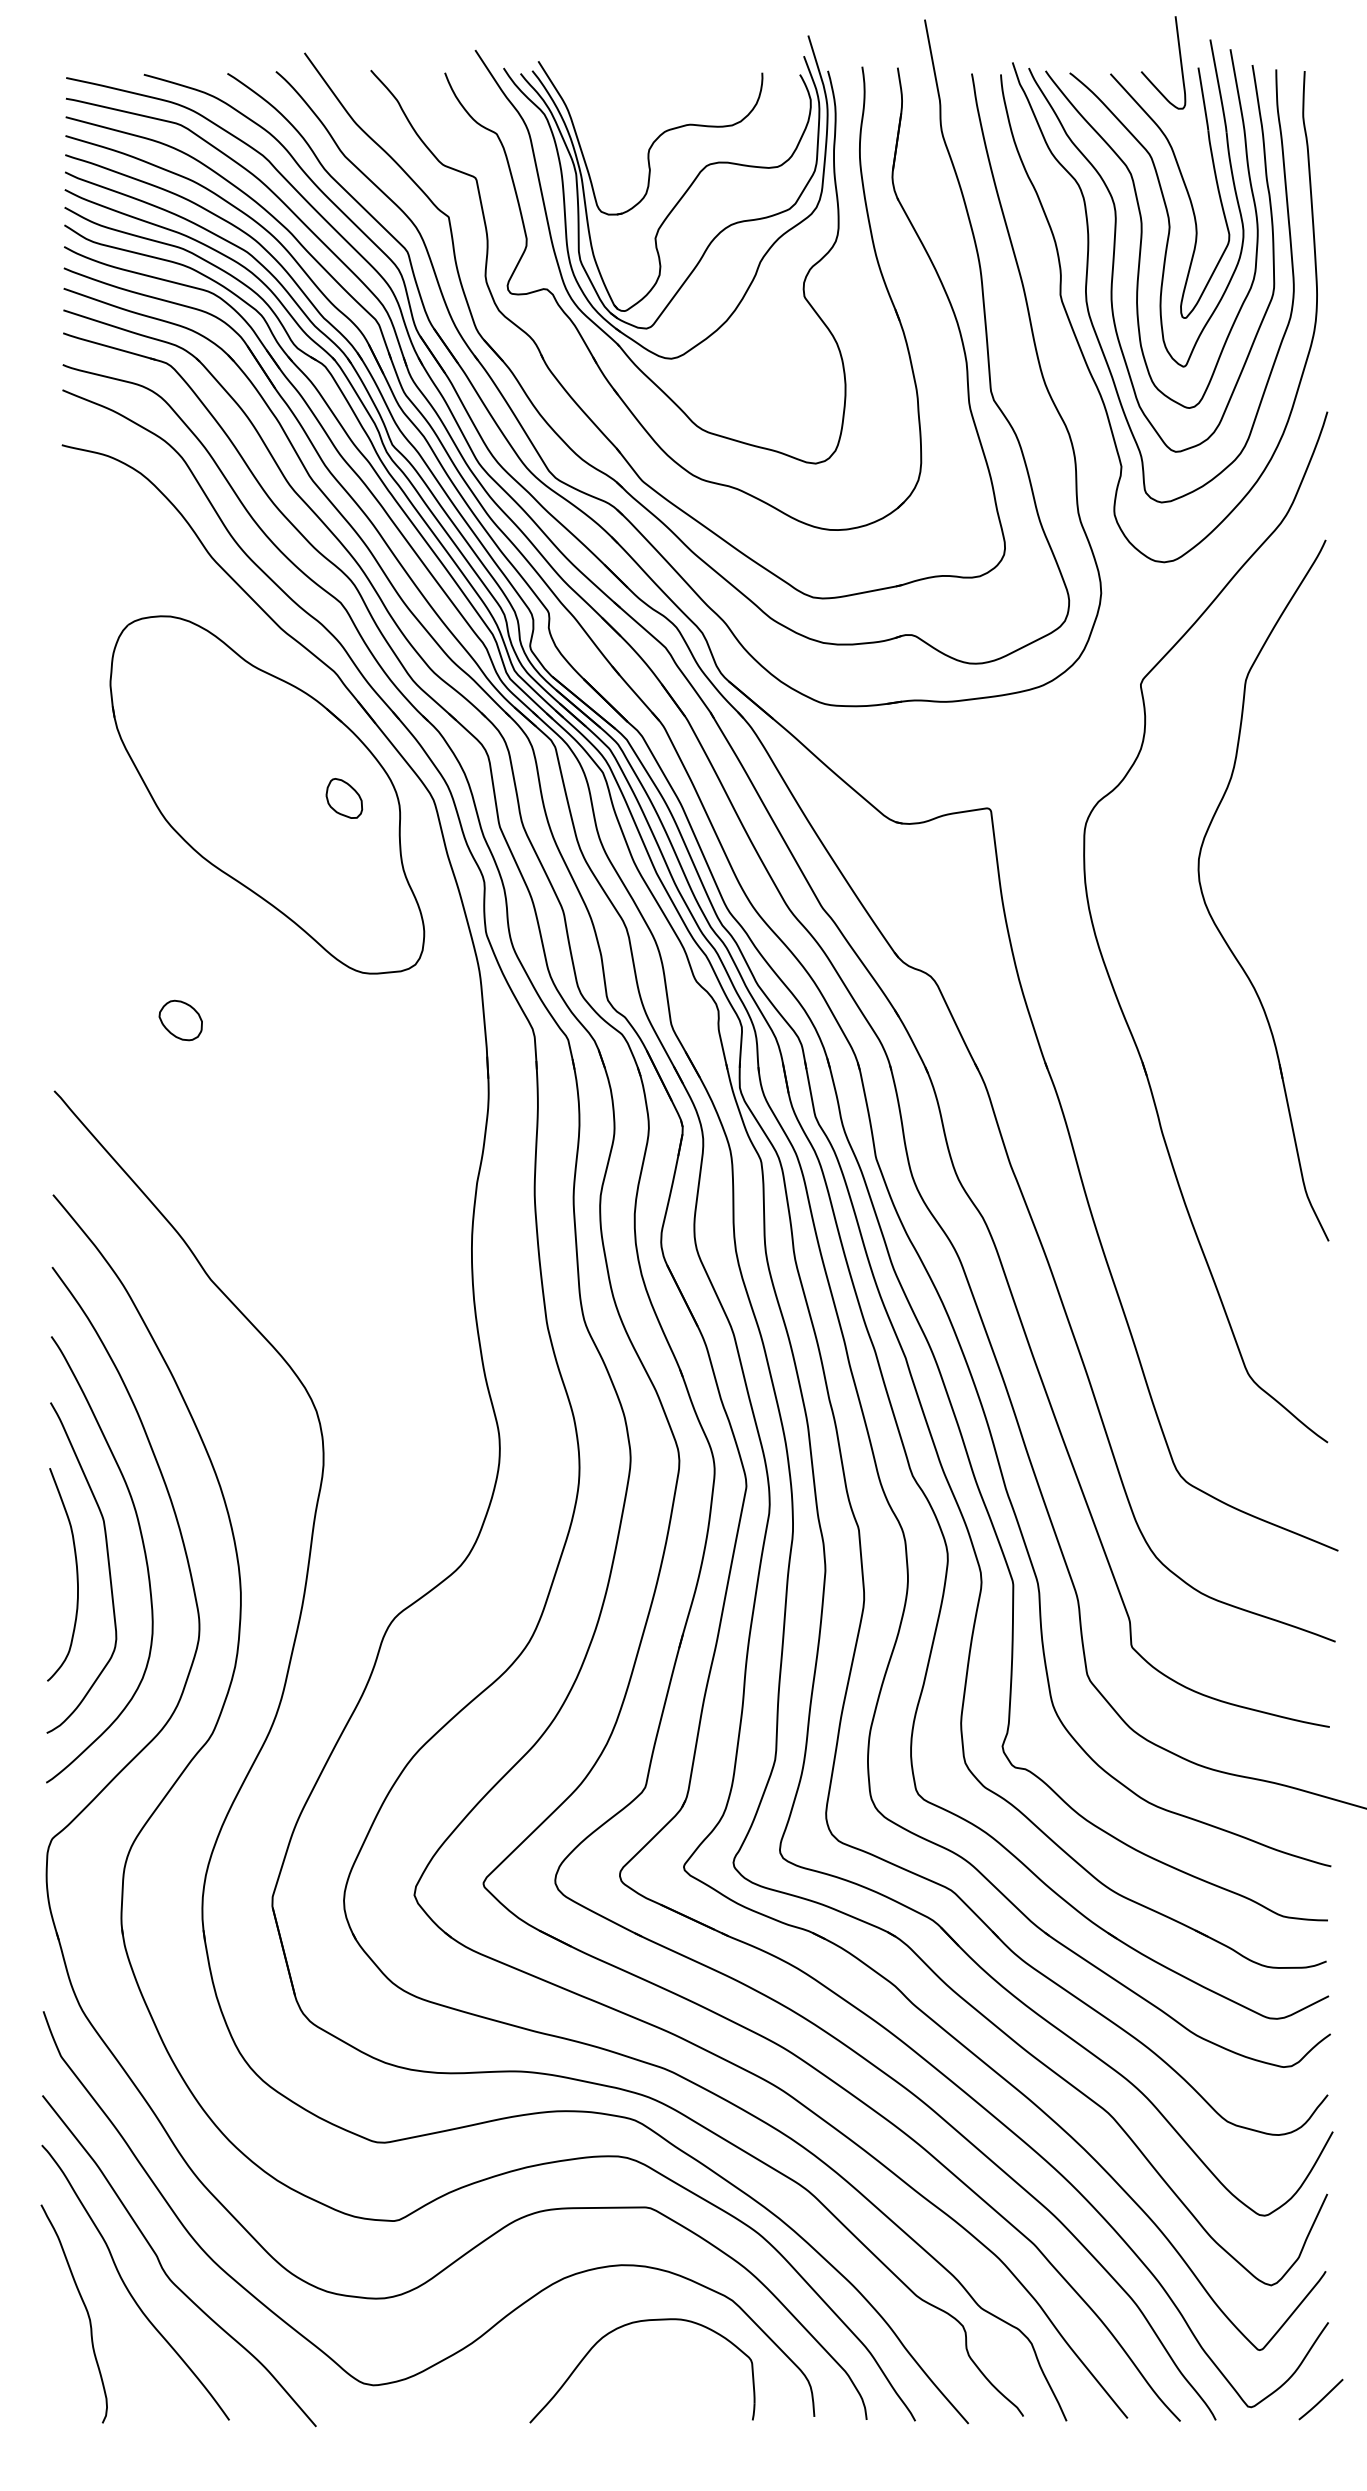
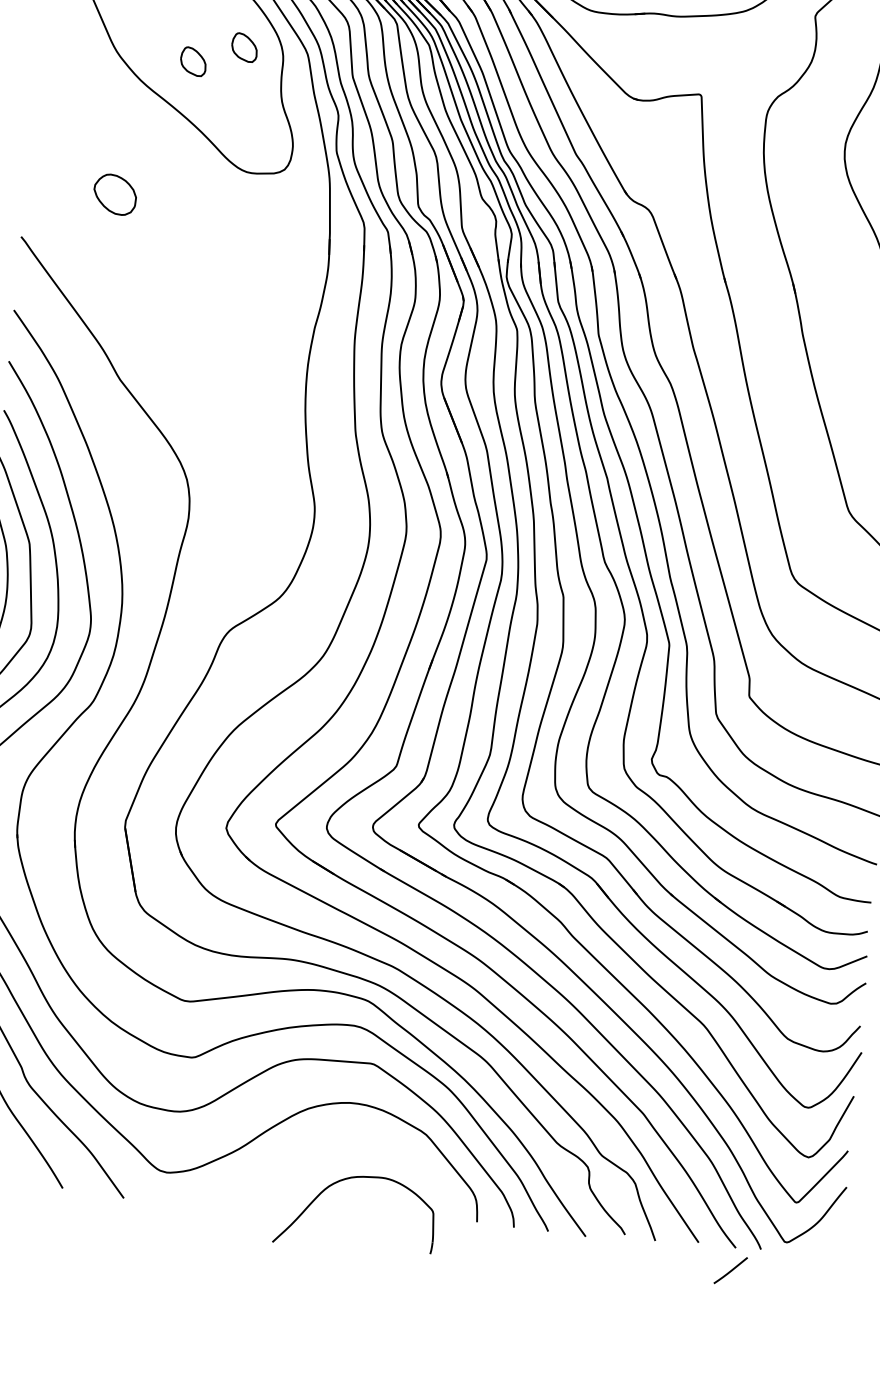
part: (274, 824) -> (193, 61), added
part: (180, 1020) -> (114, 194), size x1.4
part: (620, 2328) -> (342, 1180), moved
curve: (1320, 2399) -> (730, 1270), moved

